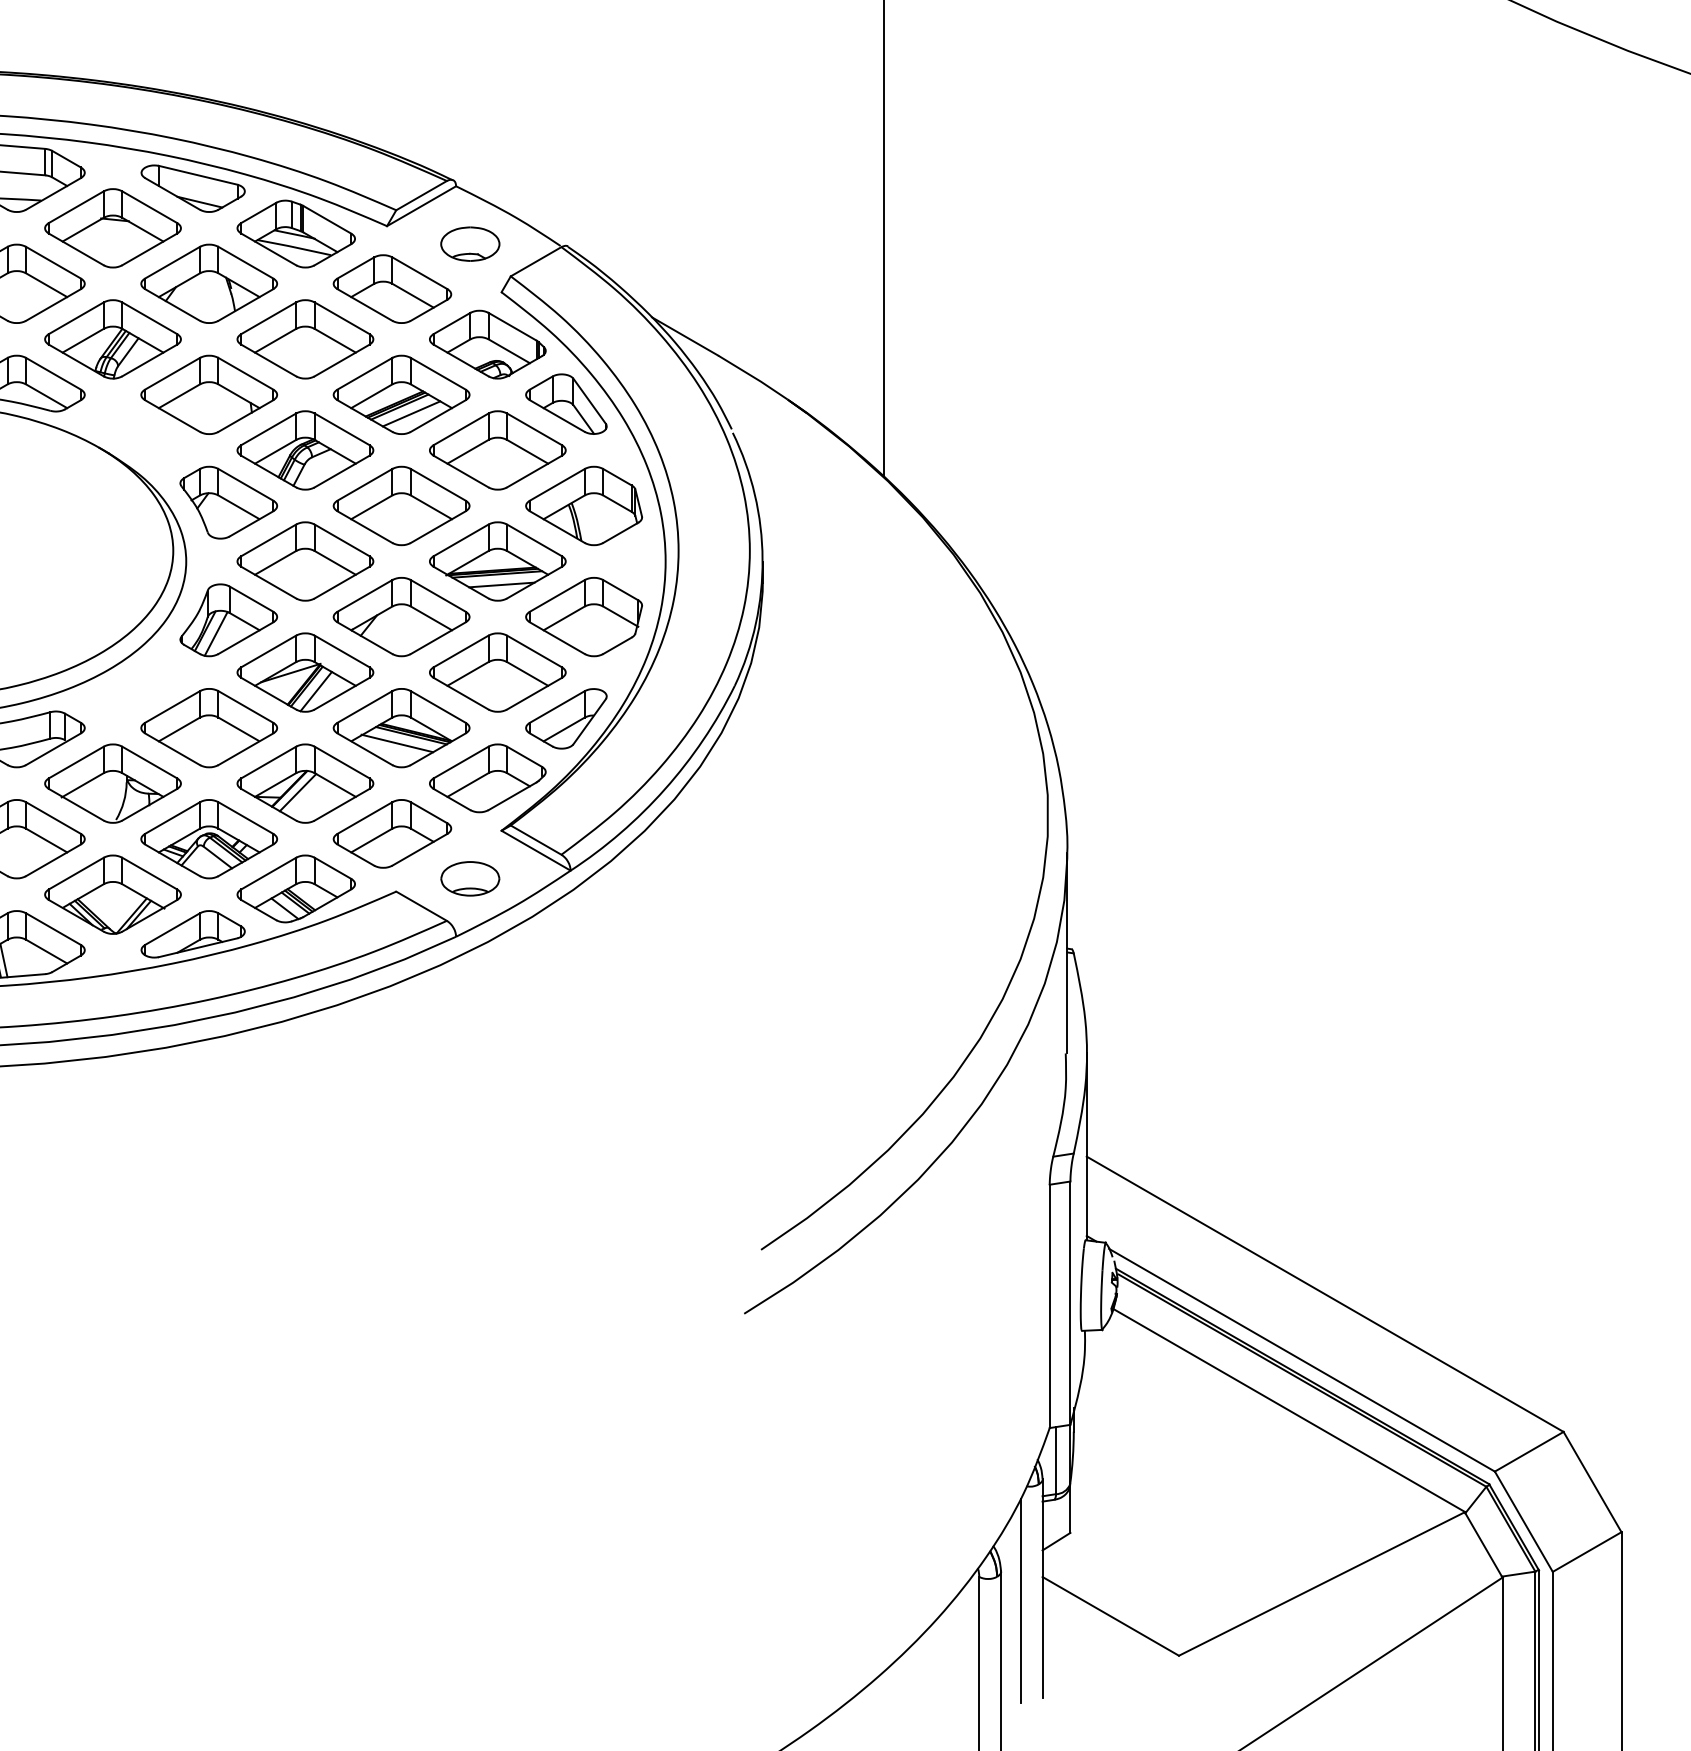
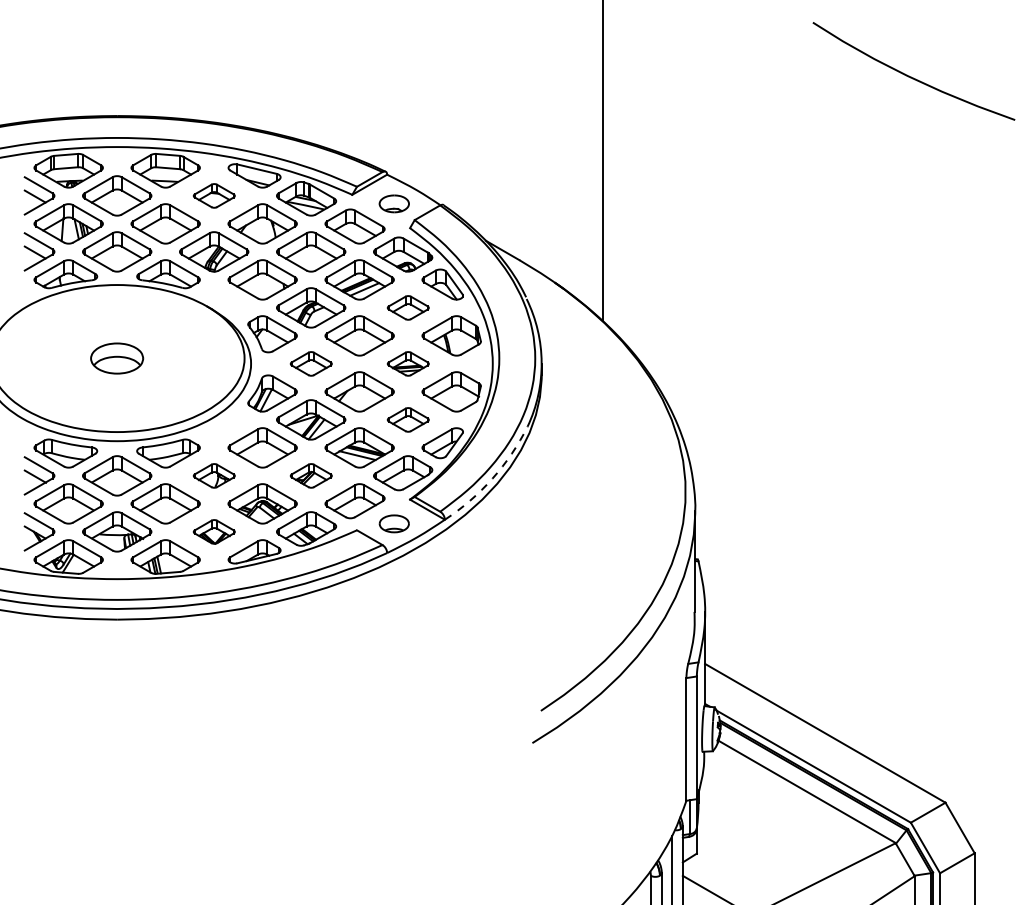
part: (113, 227) -> (214, 195), size x0.6
part: (498, 449) -> (408, 307), size x0.6
part: (306, 560) -> (311, 363), size x0.6
part: (498, 560) -> (408, 363), size x0.6
part: (498, 671) -> (408, 419), size x0.6
part: (113, 782) -> (214, 475), size x0.6
part: (306, 782) -> (311, 475), size x0.6
arc: (665, 788) -> (492, 478), solid -> dashed
part: (113, 893) -> (214, 531), size x0.6

